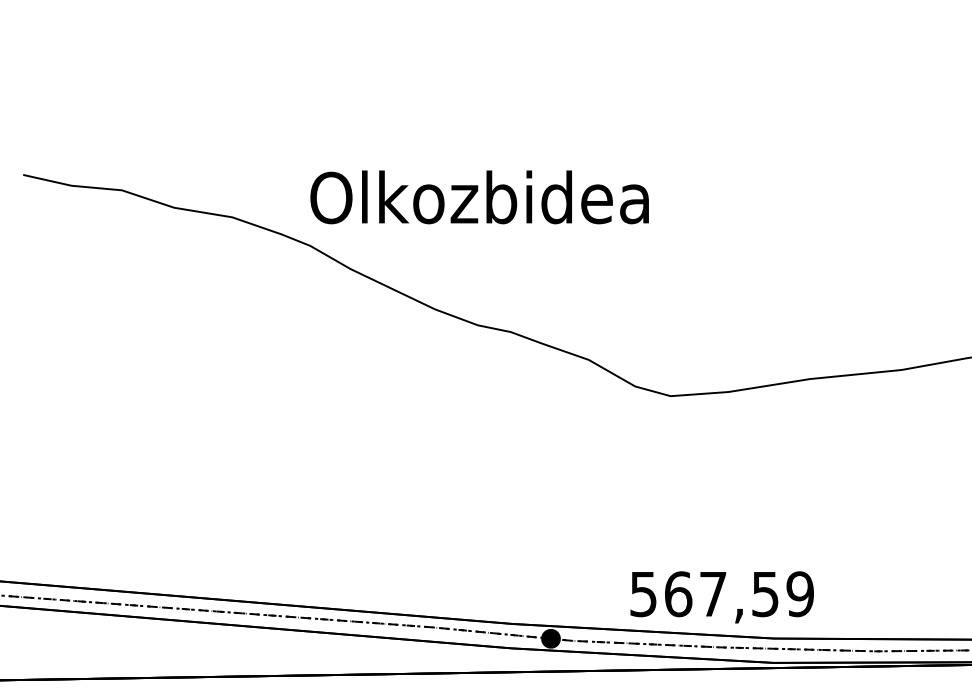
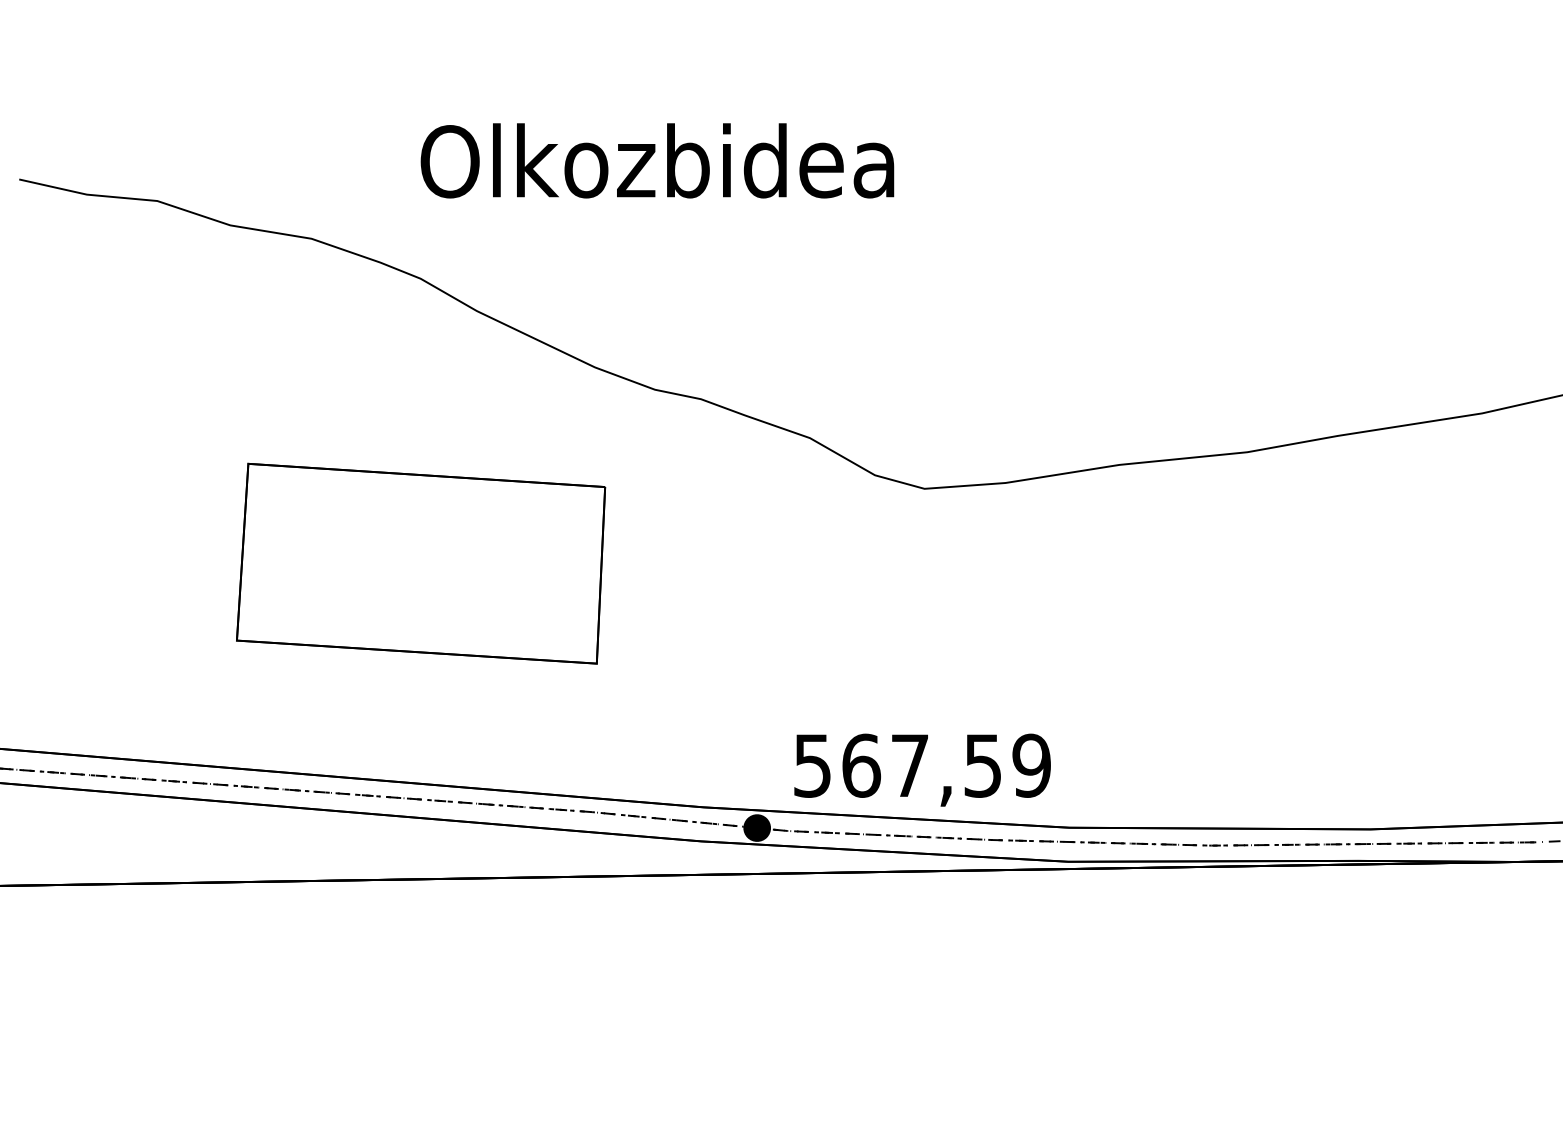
text: (479, 197) -> (657, 160), moved
part: (310, 449) -> (421, 563), added
text: (722, 596) -> (922, 769), moved

